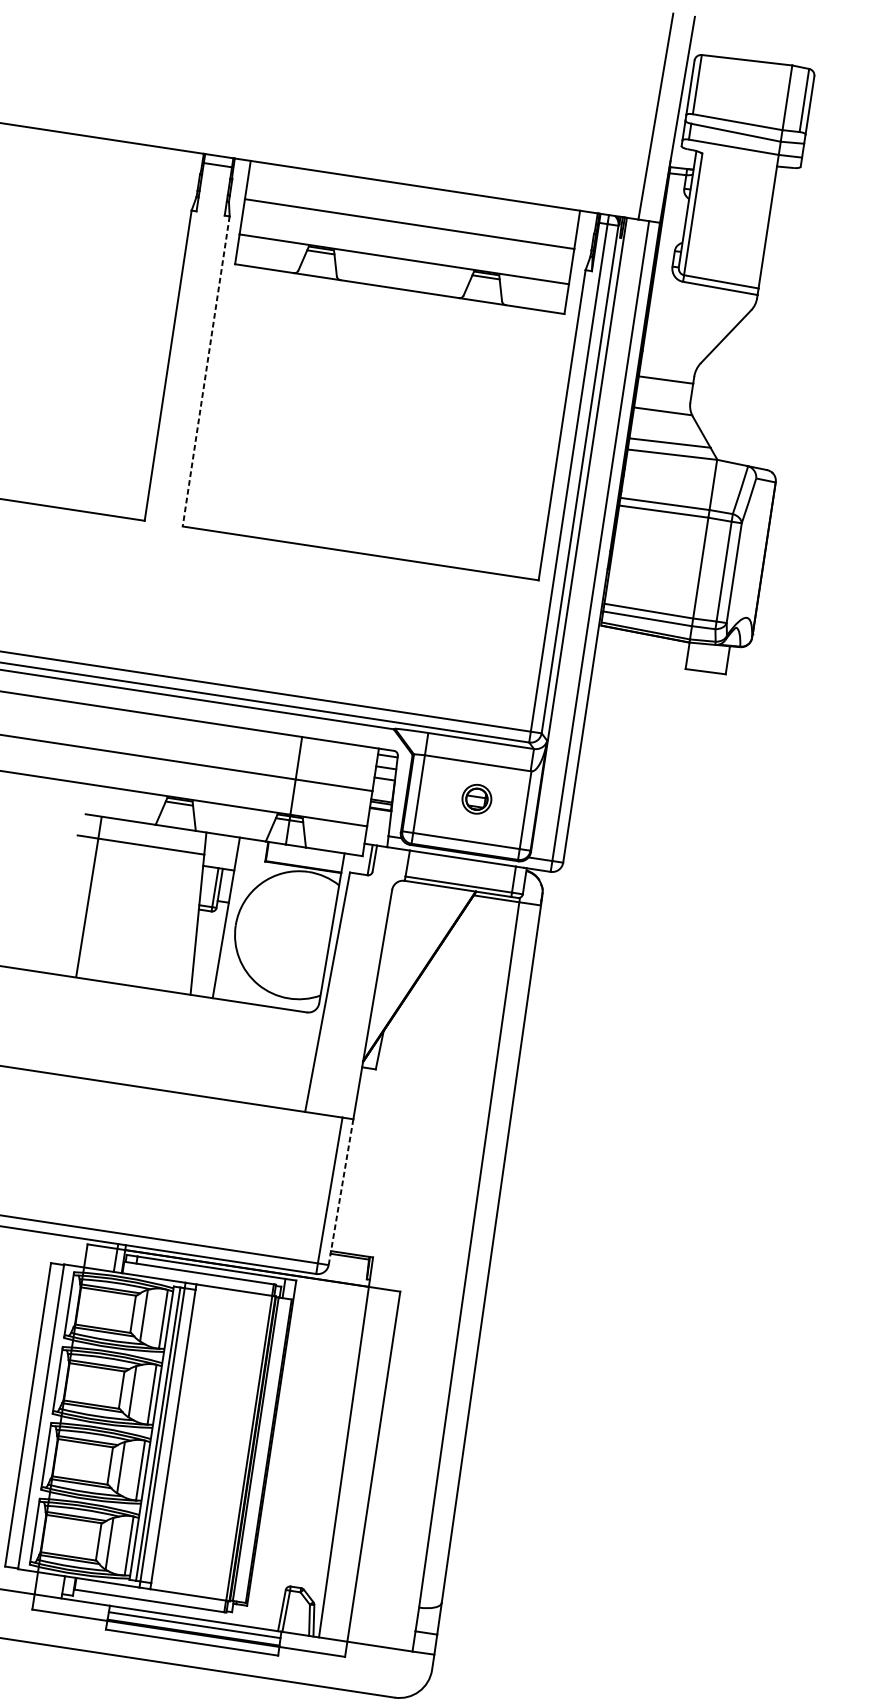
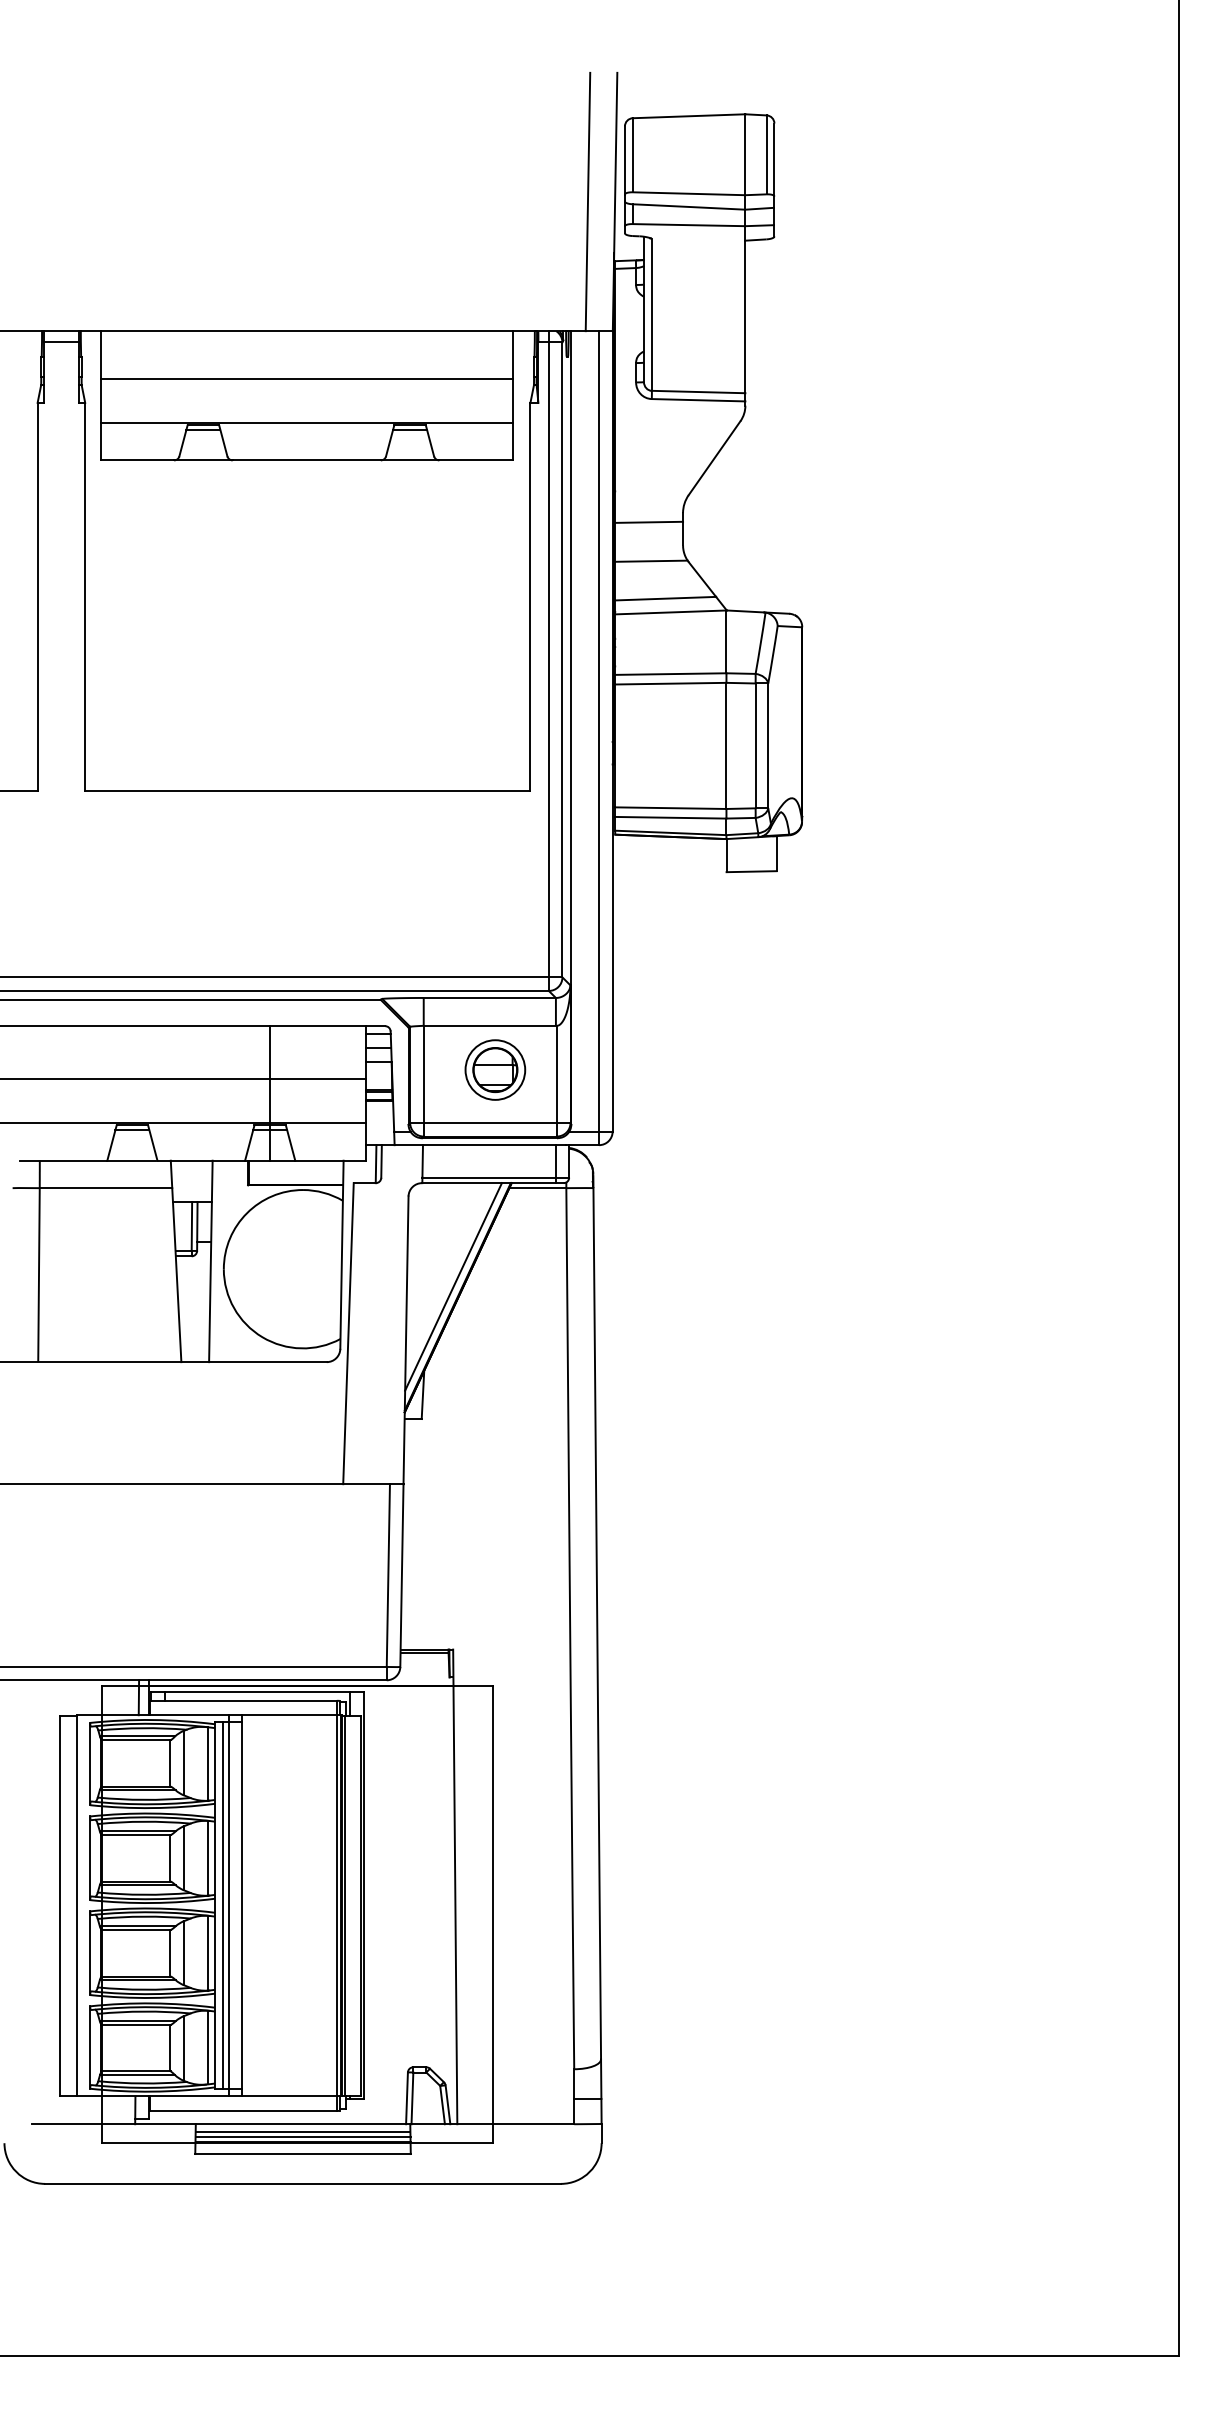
line: (206, 371) -> (85, 596), dashed -> solid
part: (477, 798) -> (495, 1069), size x1.67
line: (417, 967) -> (453, 1286), added
line: (340, 1192) -> (401, 1576), dashed -> solid
line: (193, 1629) -> (302, 2137), added

